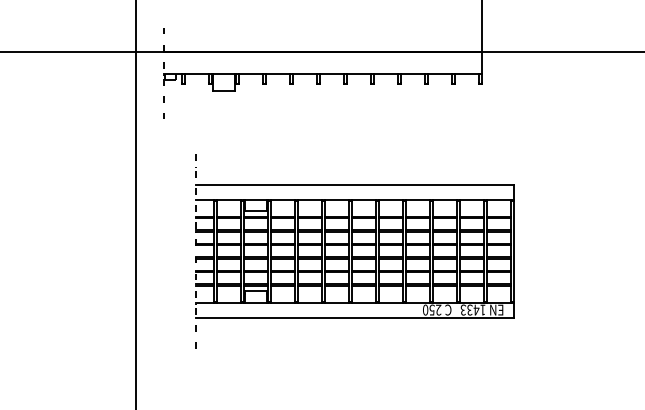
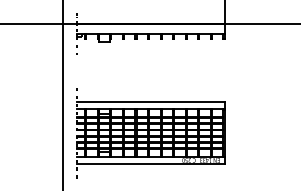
part: (354, 252) -> (150, 133), moved

